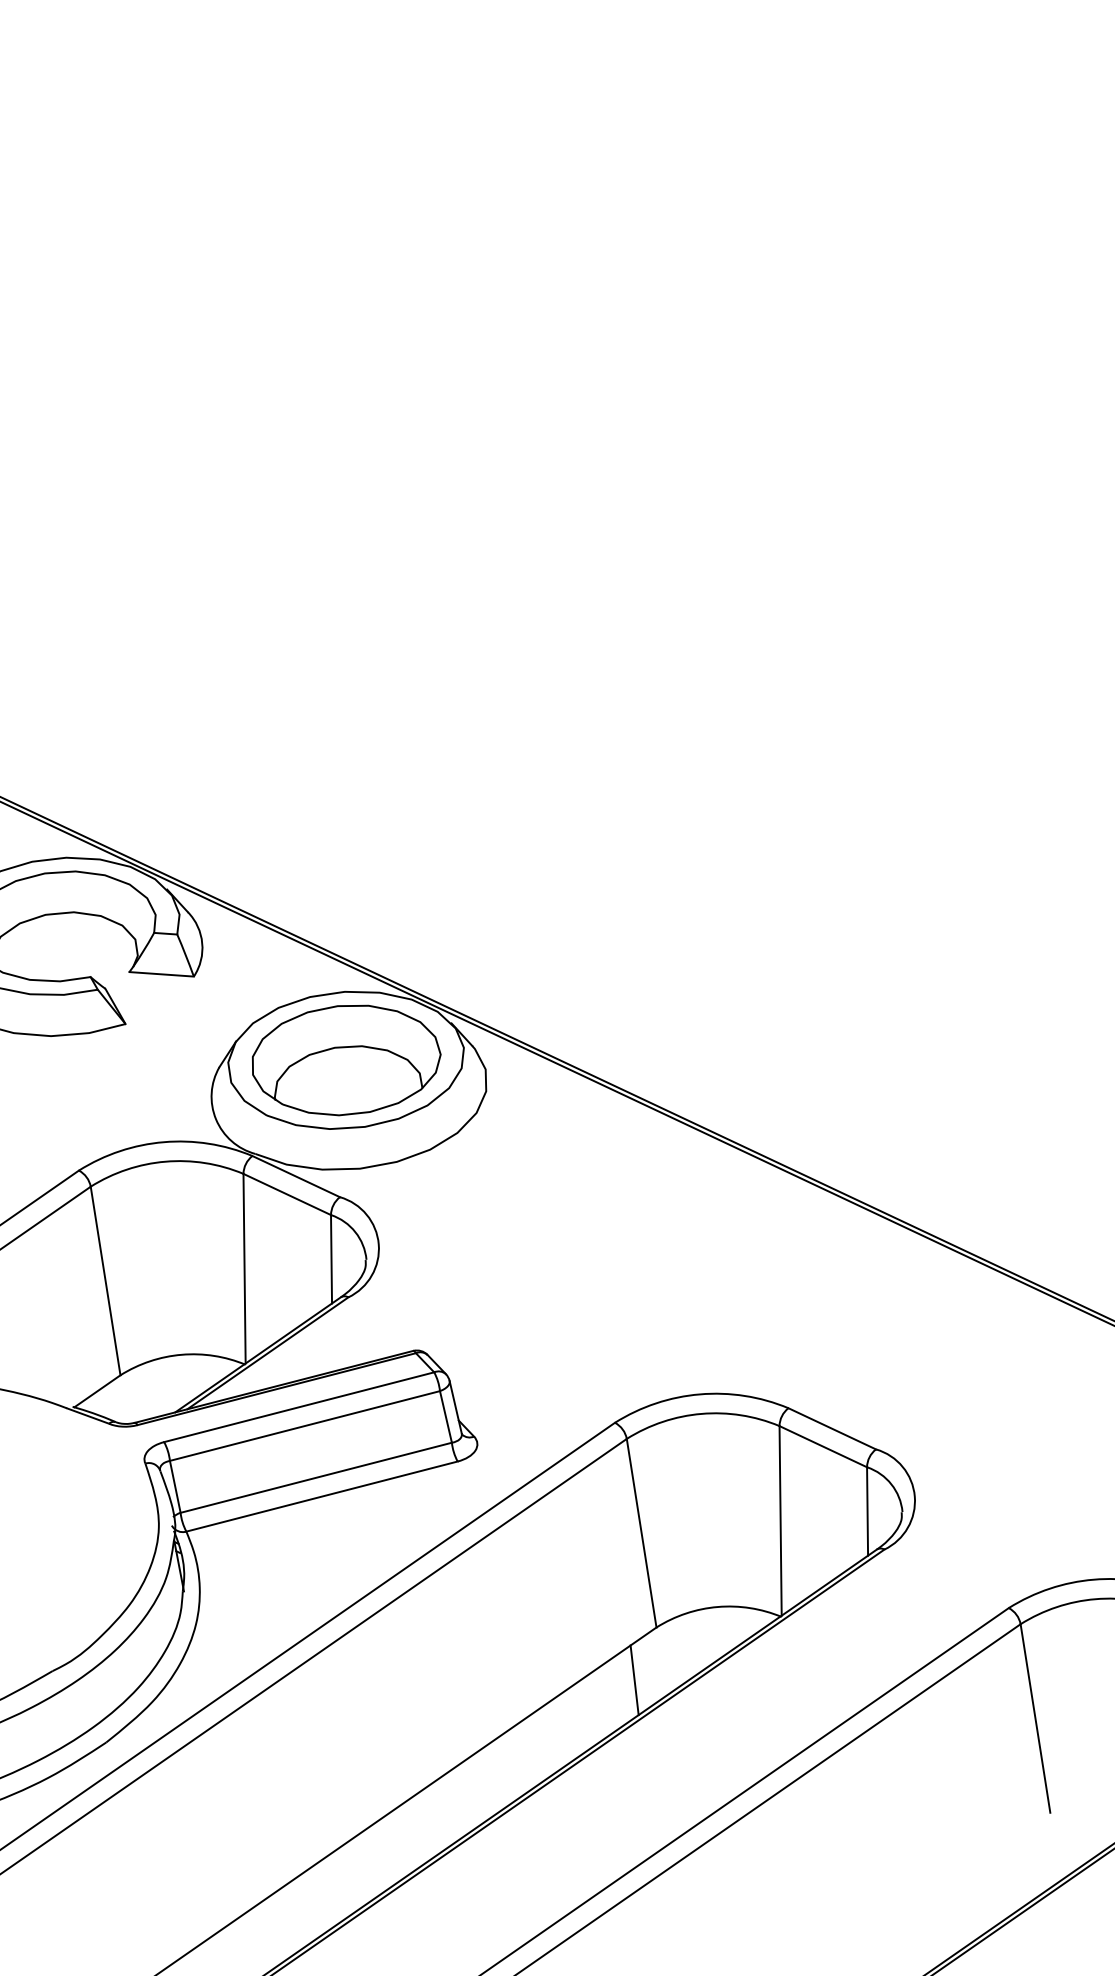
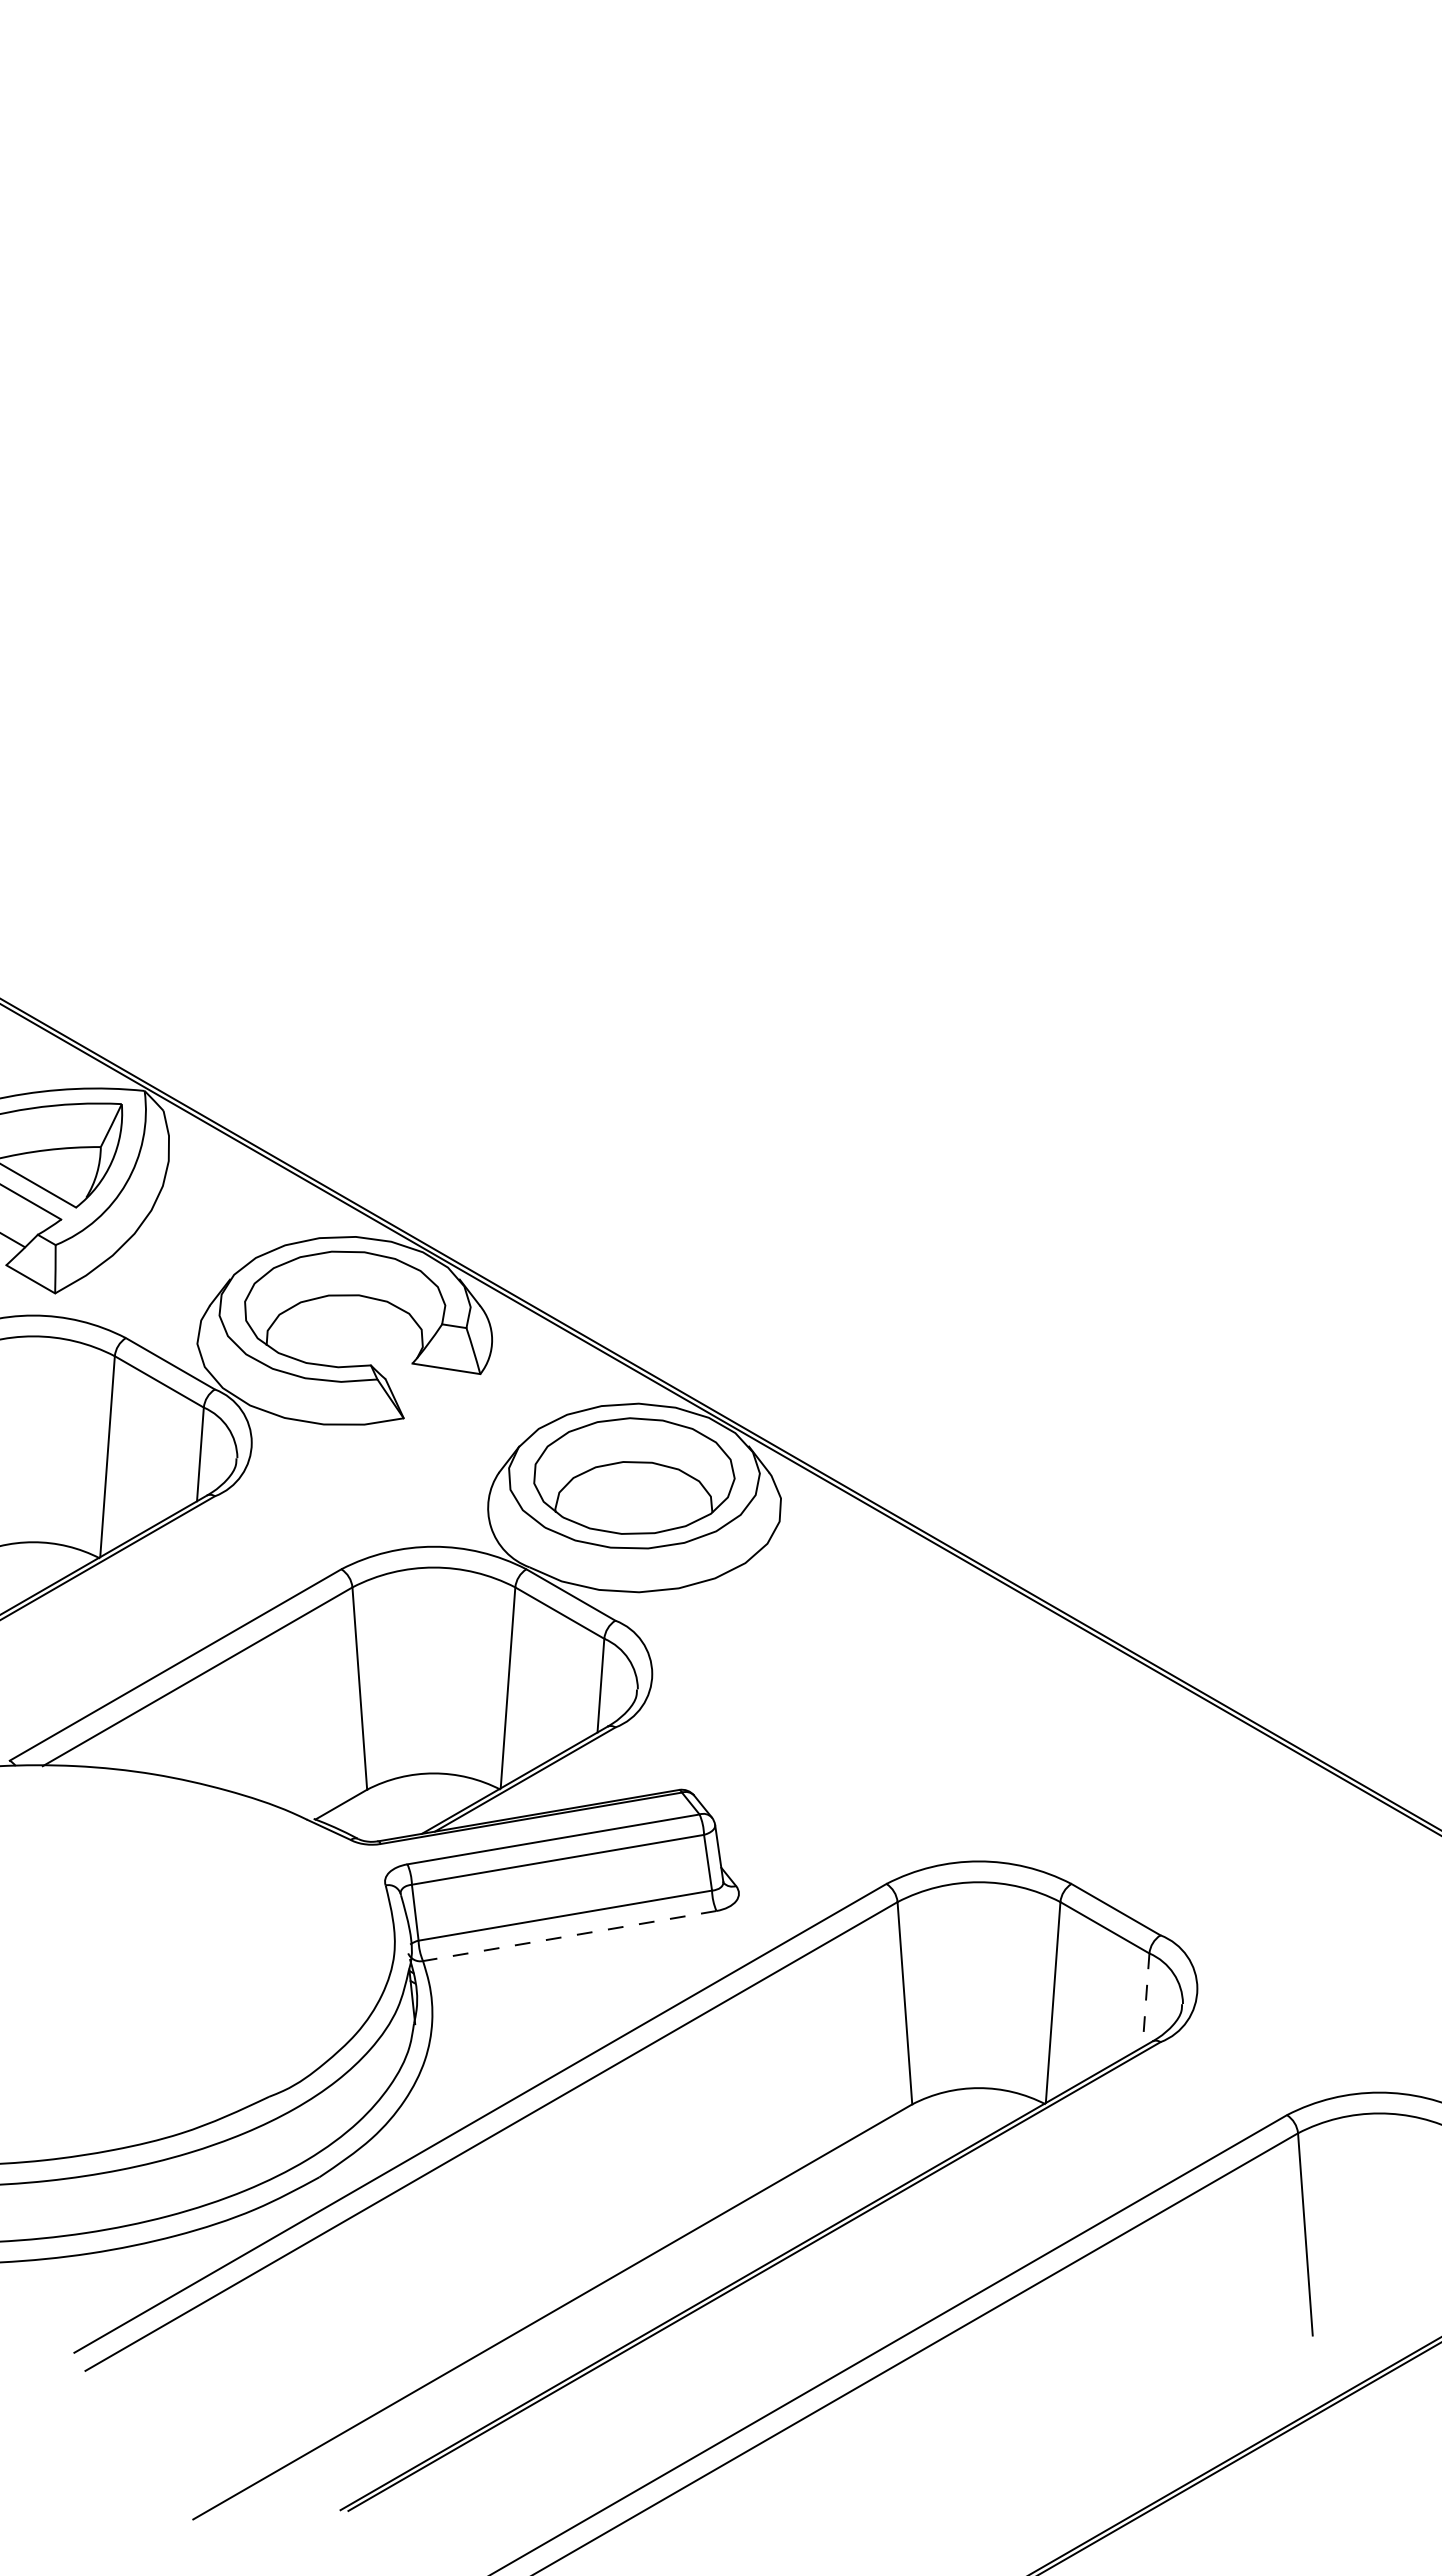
line: (321, 1497) -> (569, 1936), solid -> dashed
line: (868, 1511) -> (1146, 2000), solid -> dashed
line: (634, 1680) -> (884, 2158), removed

